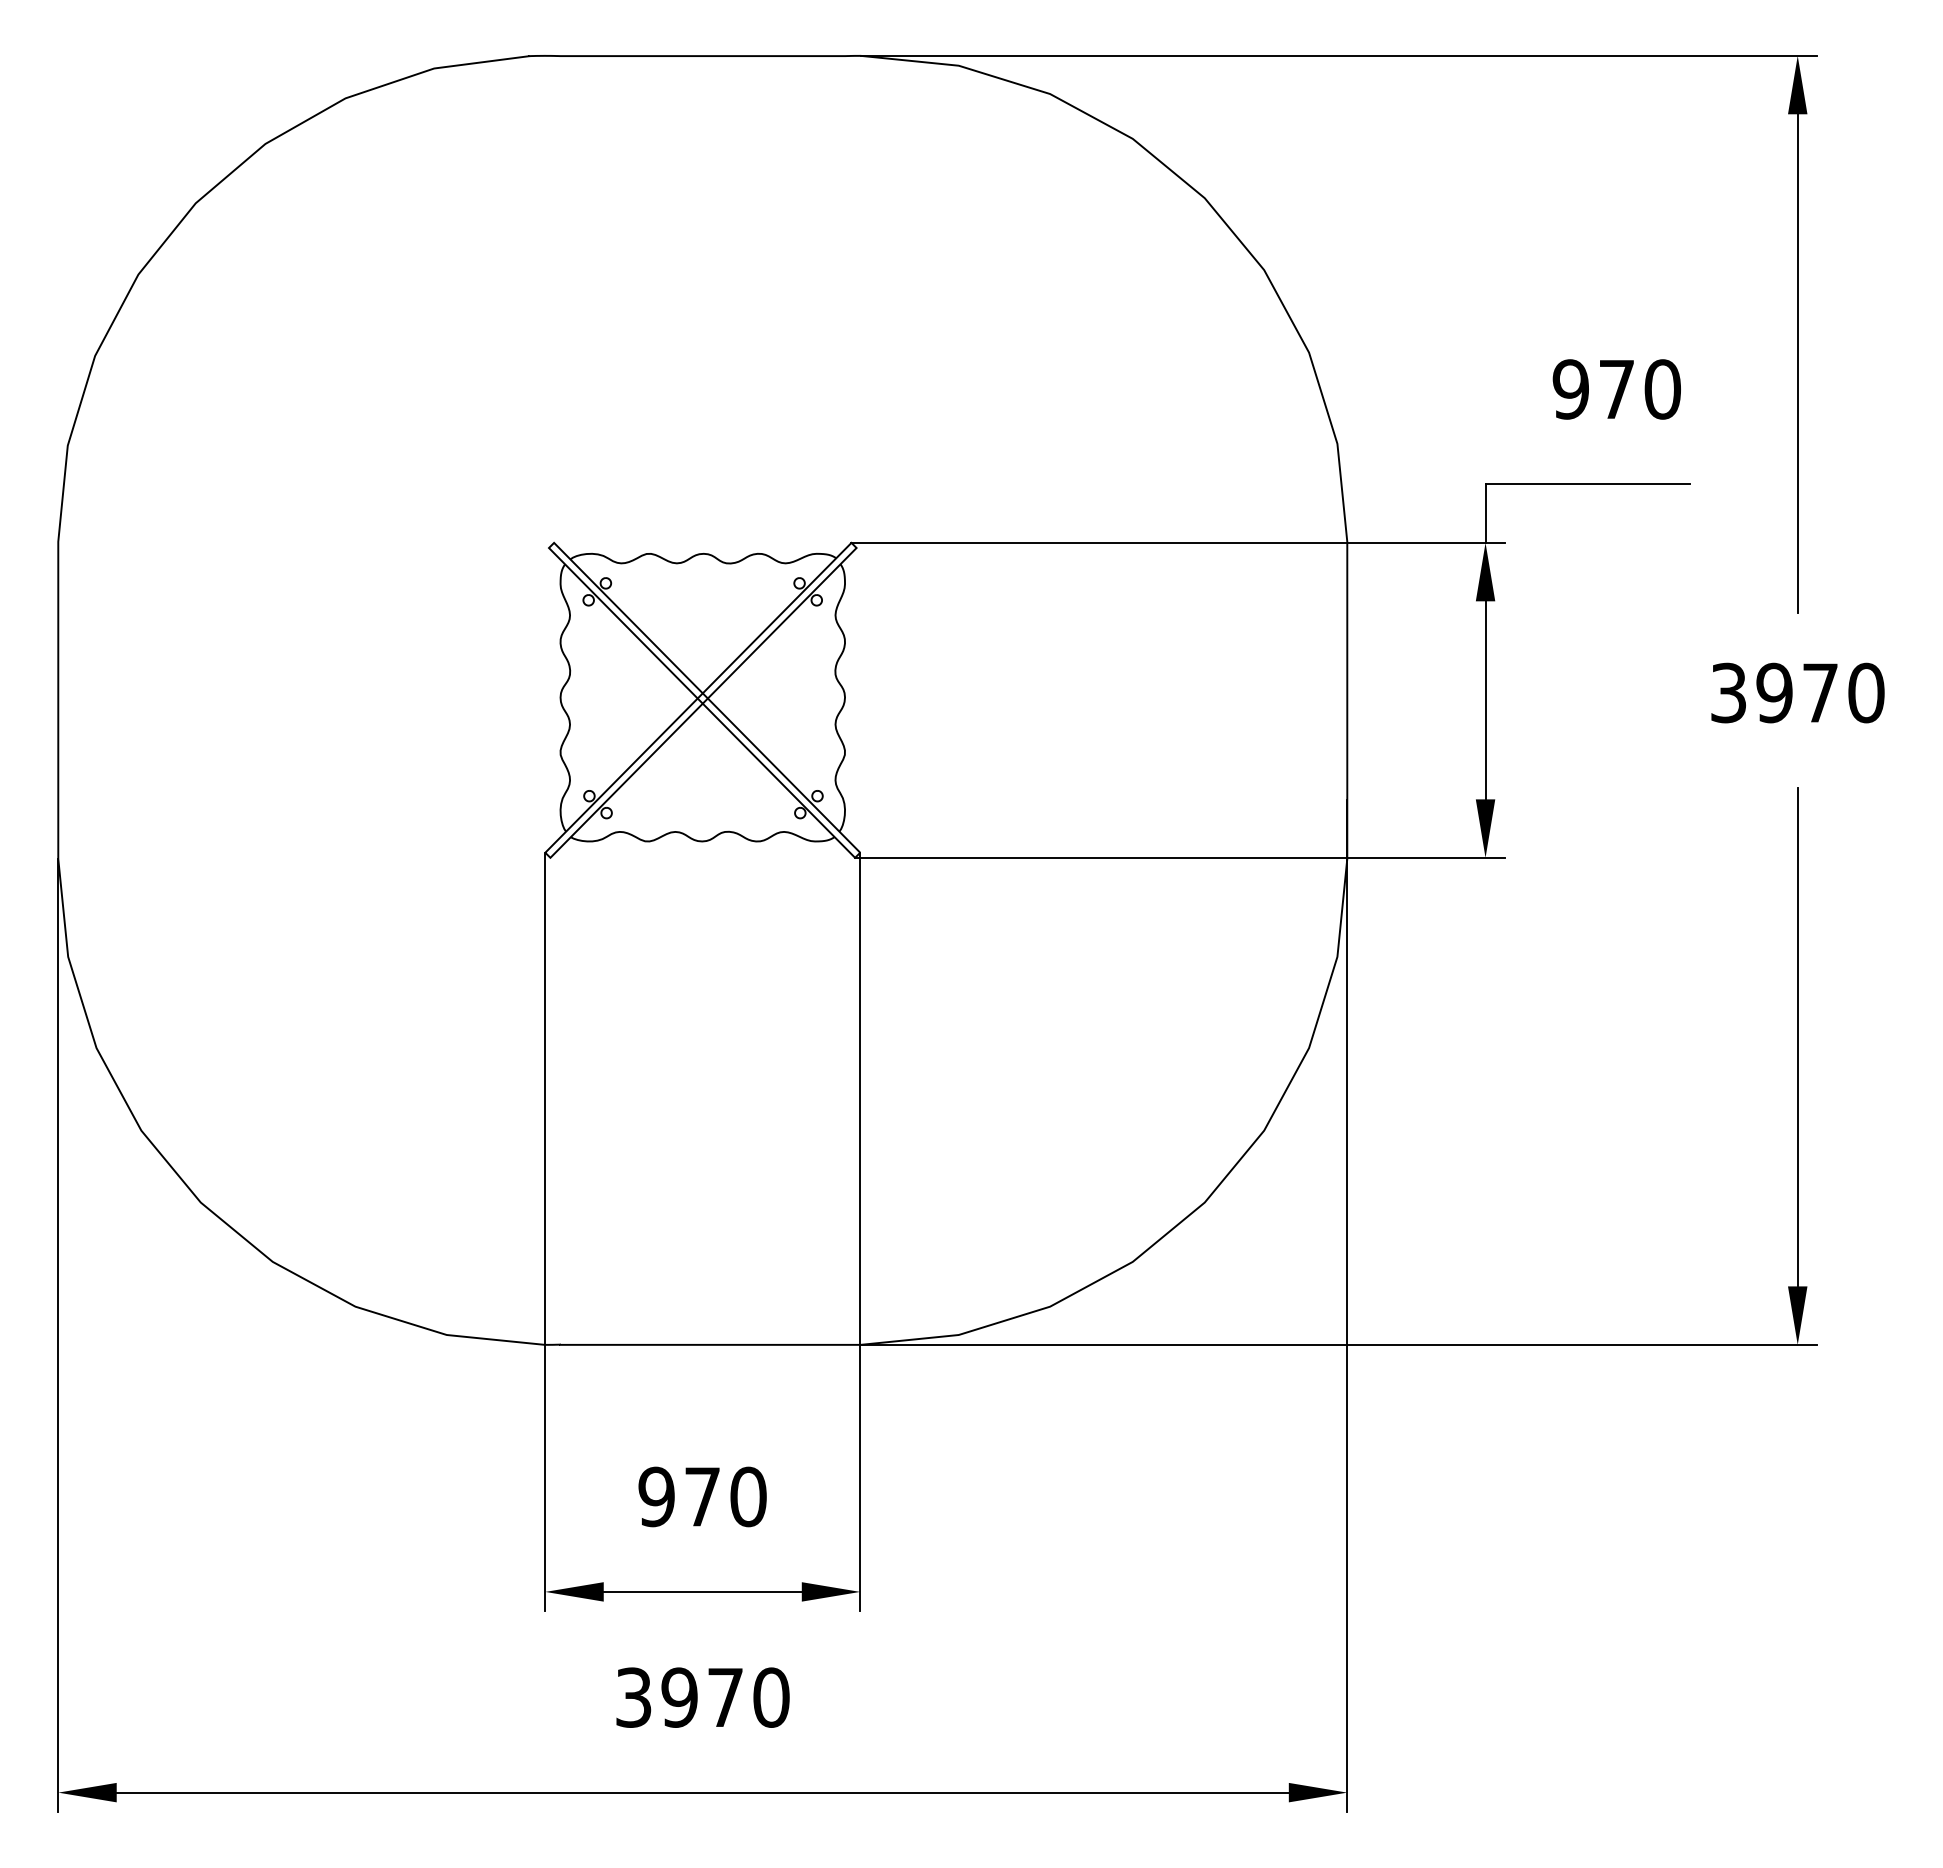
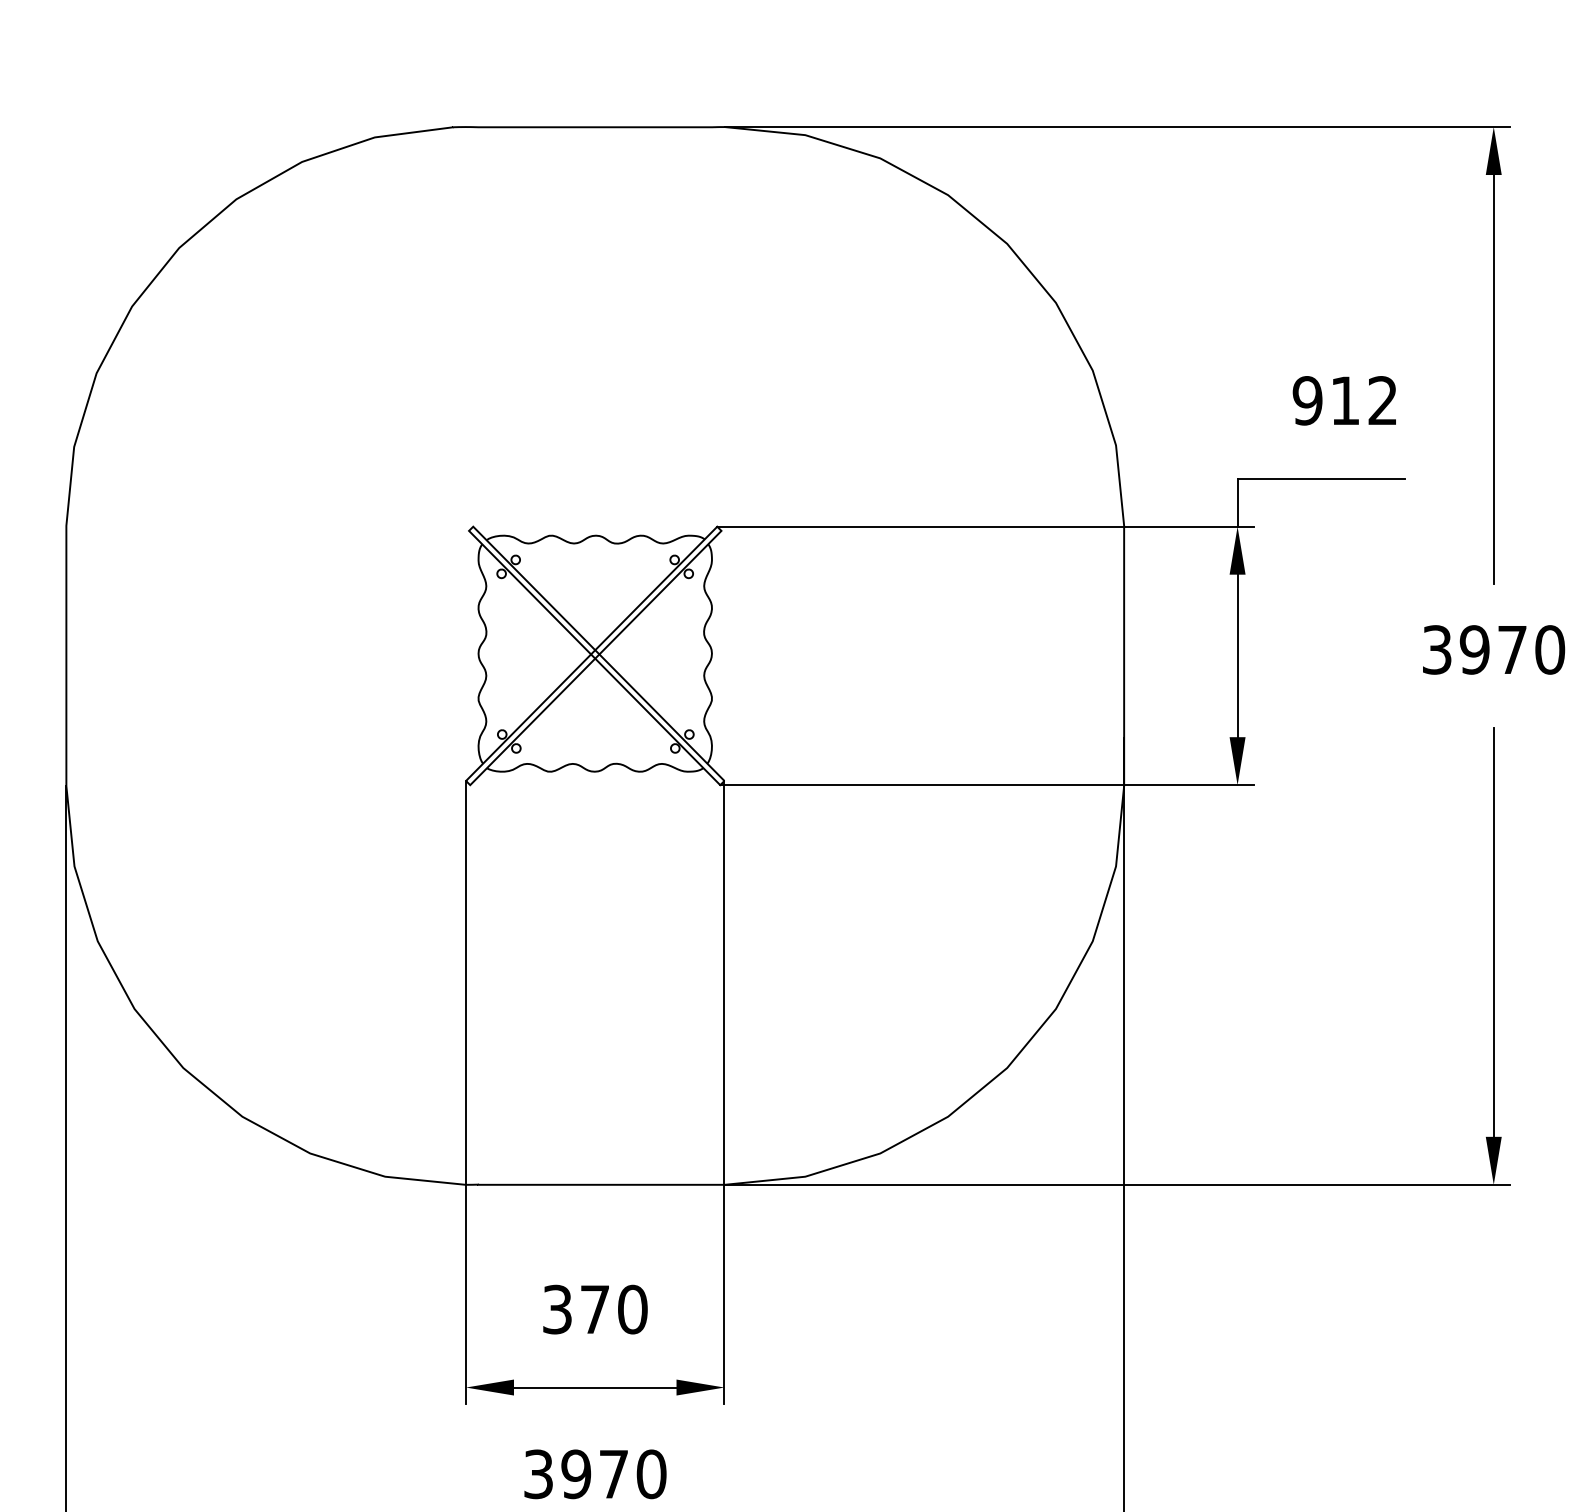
text: (1640, 389) -> (1364, 400), 970 -> 912
text: (656, 1496) -> (557, 1309), 970 -> 370

